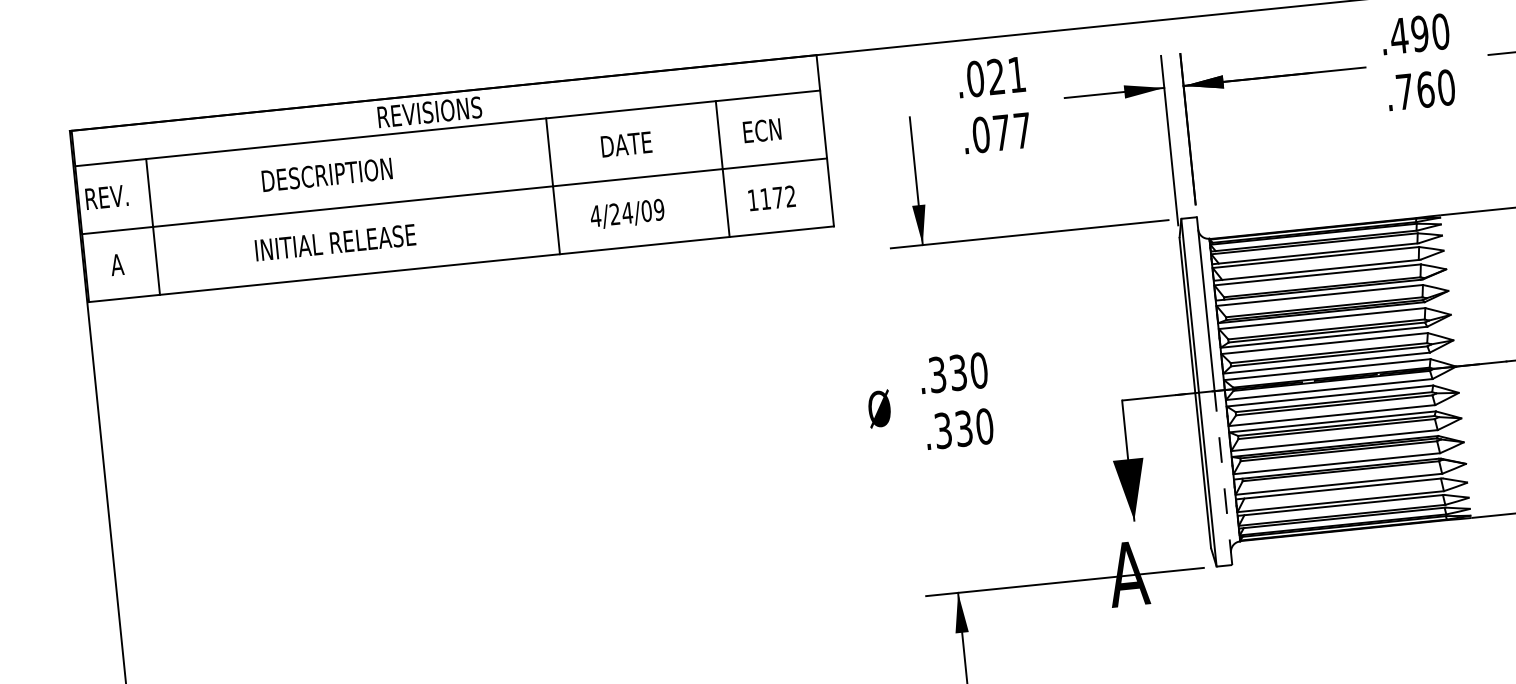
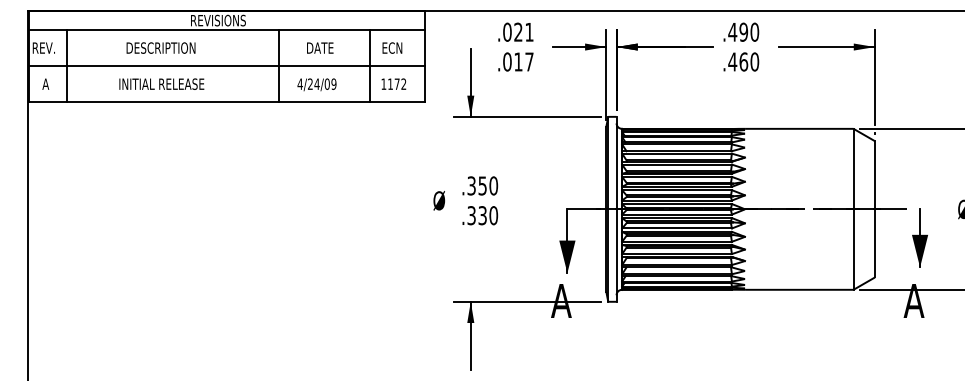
text: (1404, 90) -> (732, 61), .760 -> .460
text: (1001, 131) -> (518, 61), .077 -> .017
text: (957, 371) -> (482, 185), .330 -> .350
line: (1223, 477) -> (616, 255), dashed -> solid

